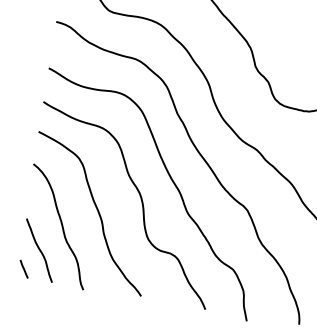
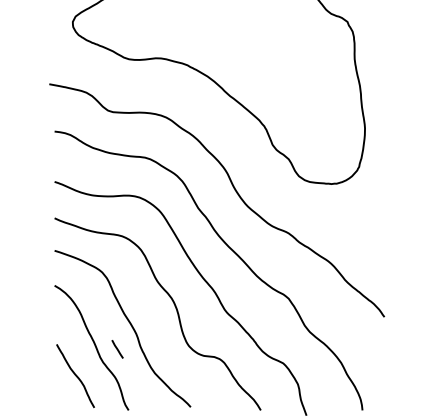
line: (24, 269) -> (117, 349), moved

